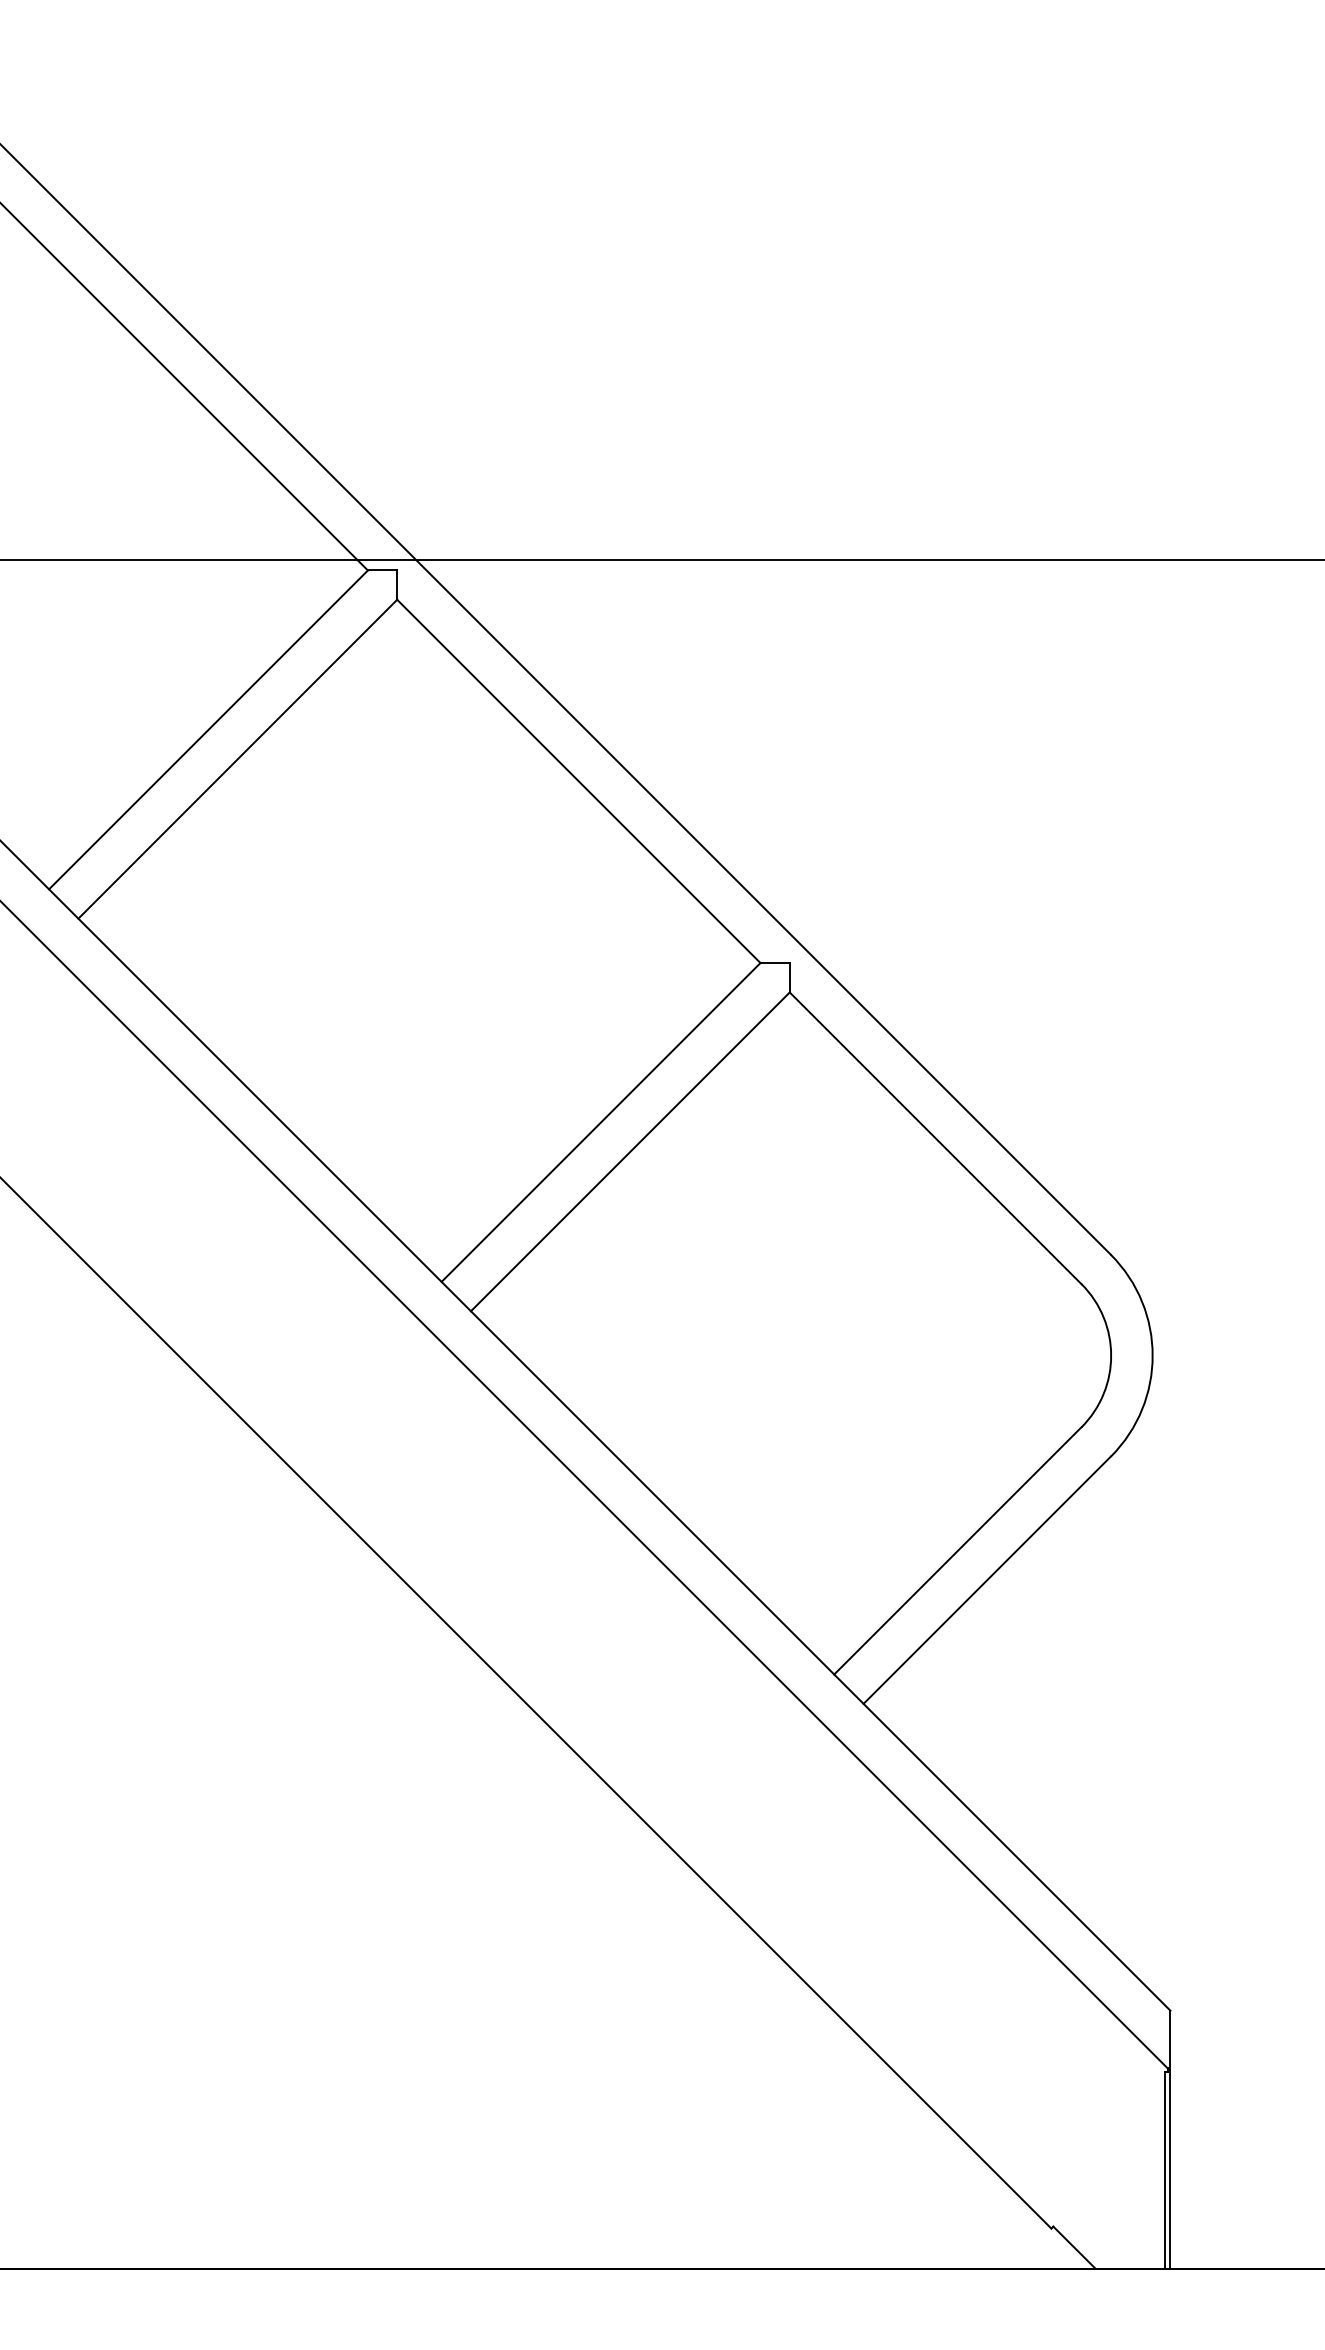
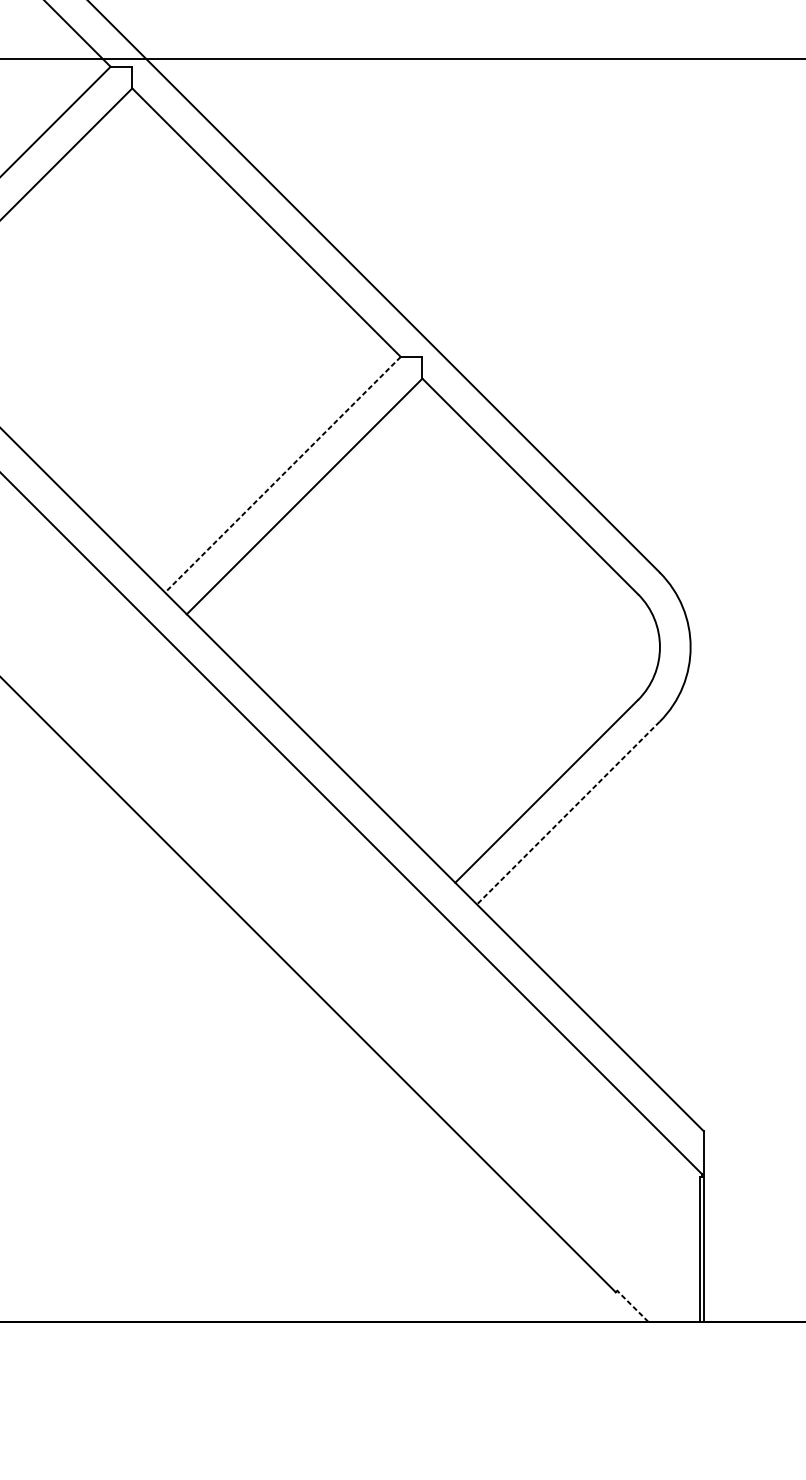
line: (600, 1122) -> (282, 474), solid -> dashed
line: (987, 1580) -> (568, 813), solid -> dashed
line: (1074, 2247) -> (632, 1306), solid -> dashed

